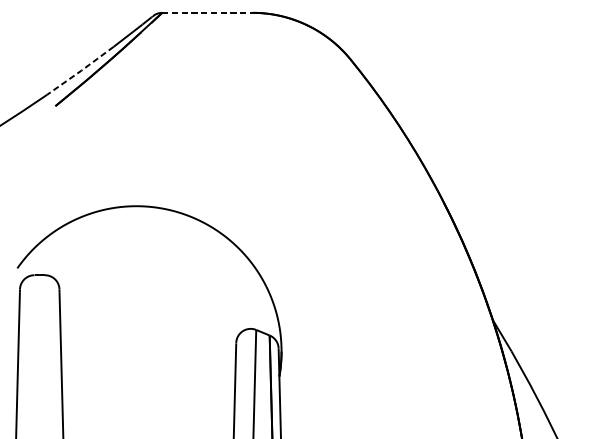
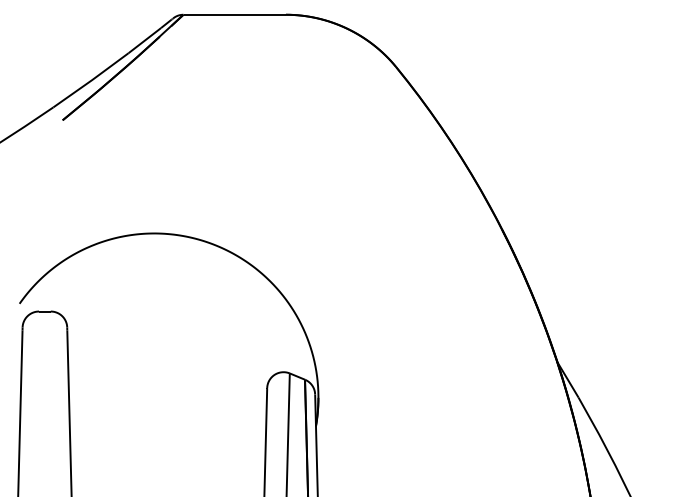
line: (208, 12) -> (235, 14), dashed -> solid
line: (80, 70) -> (91, 80), dashed -> solid

